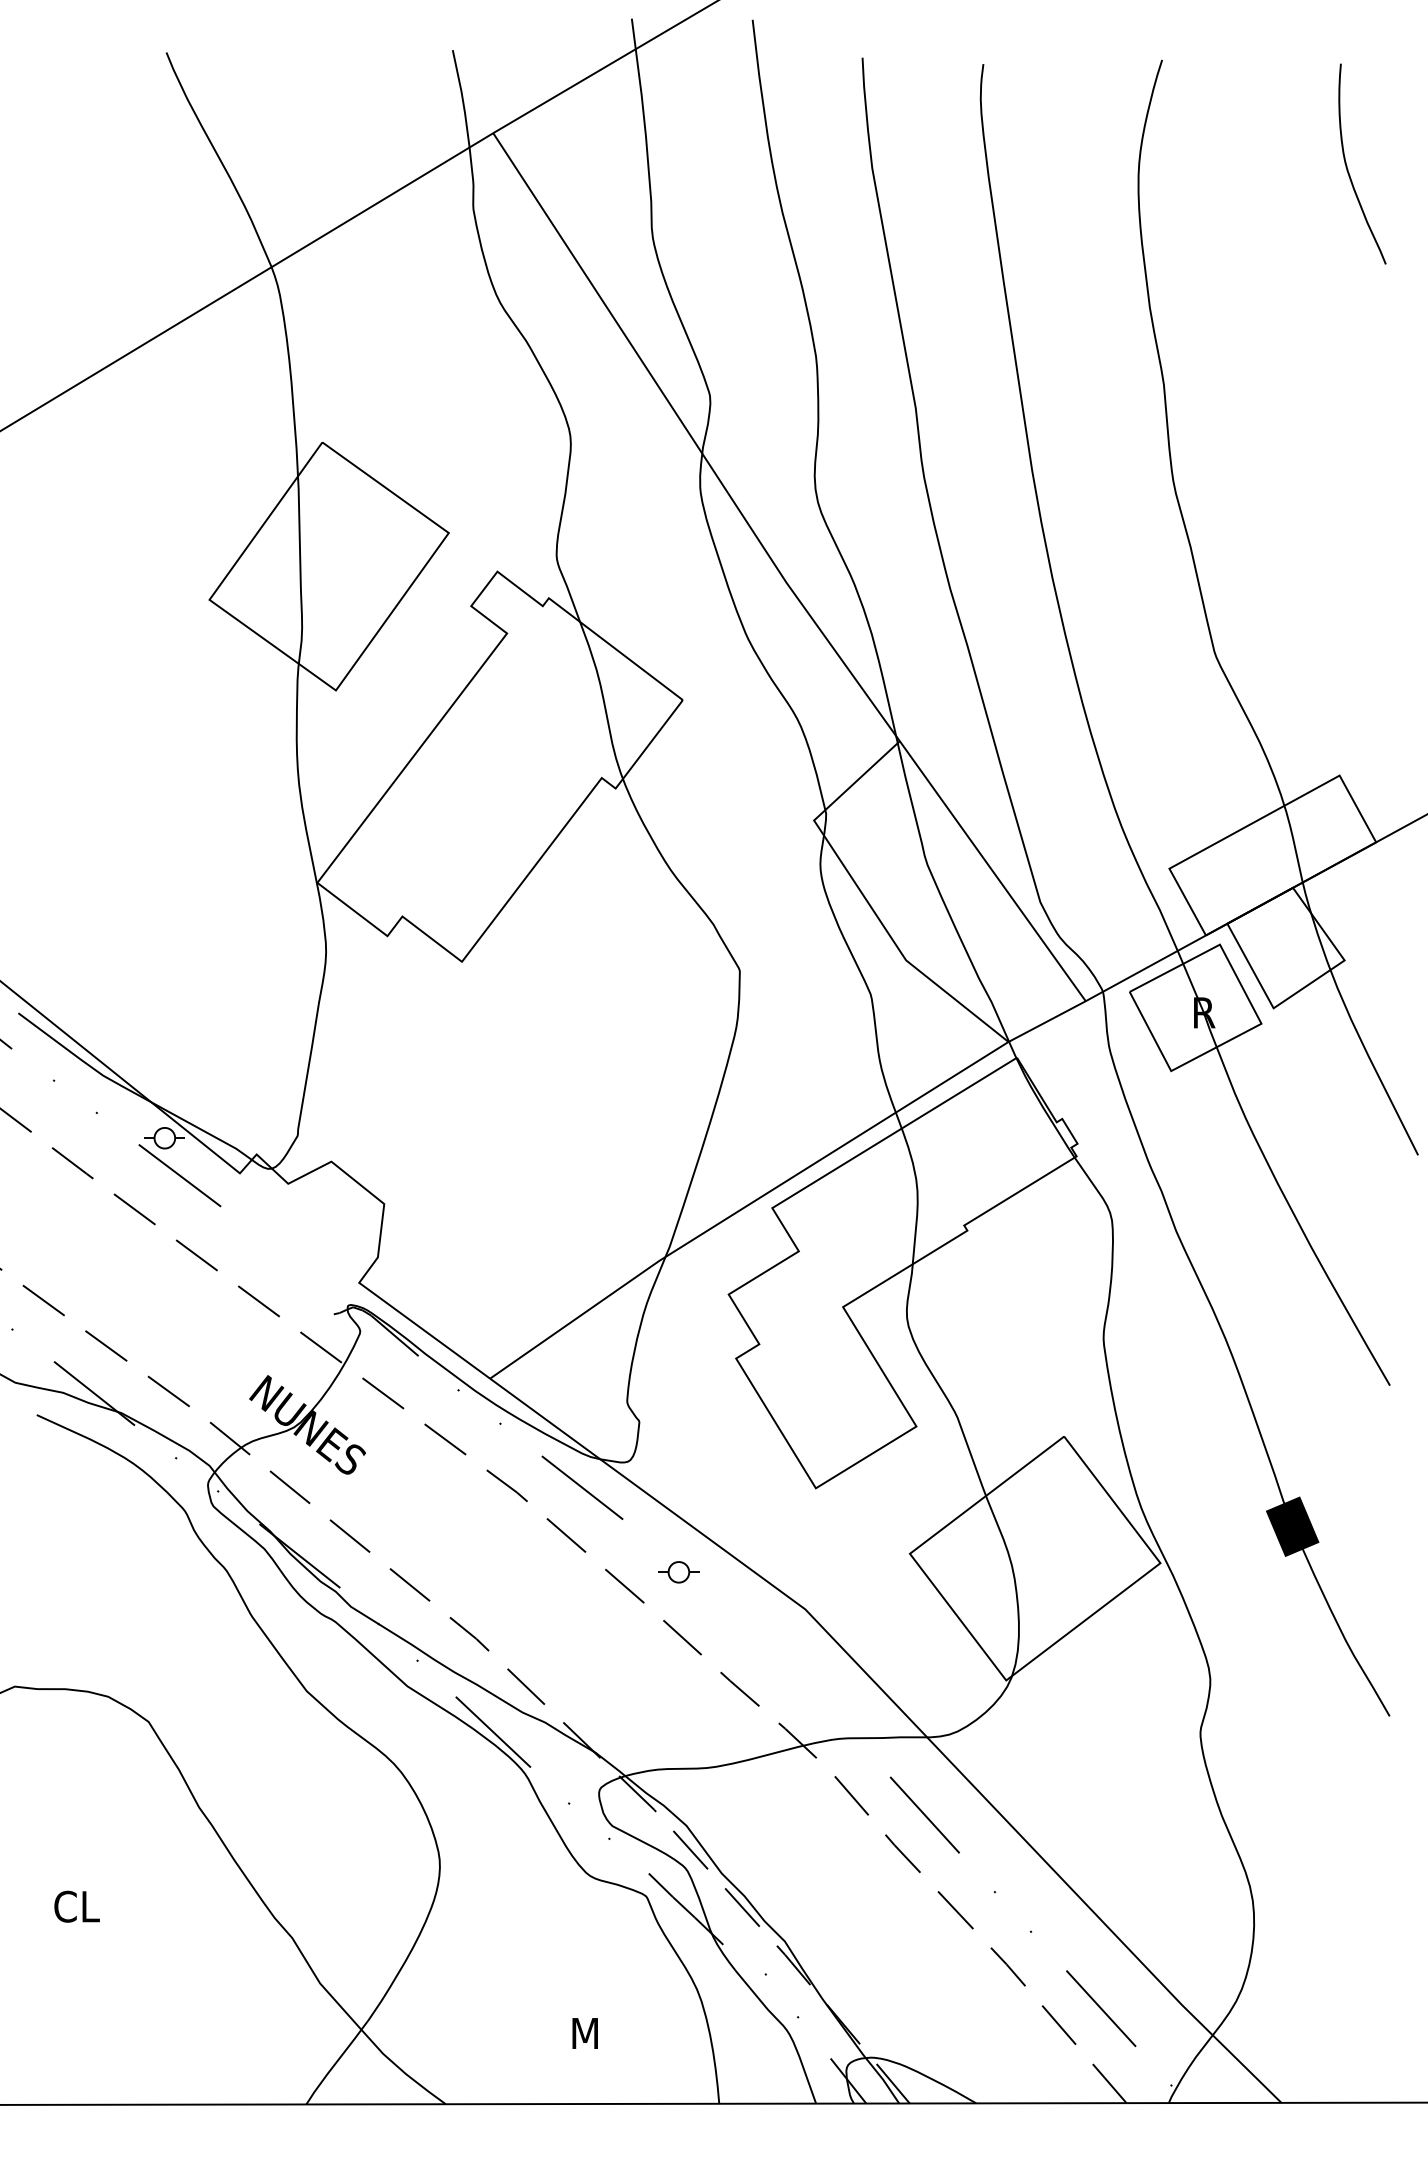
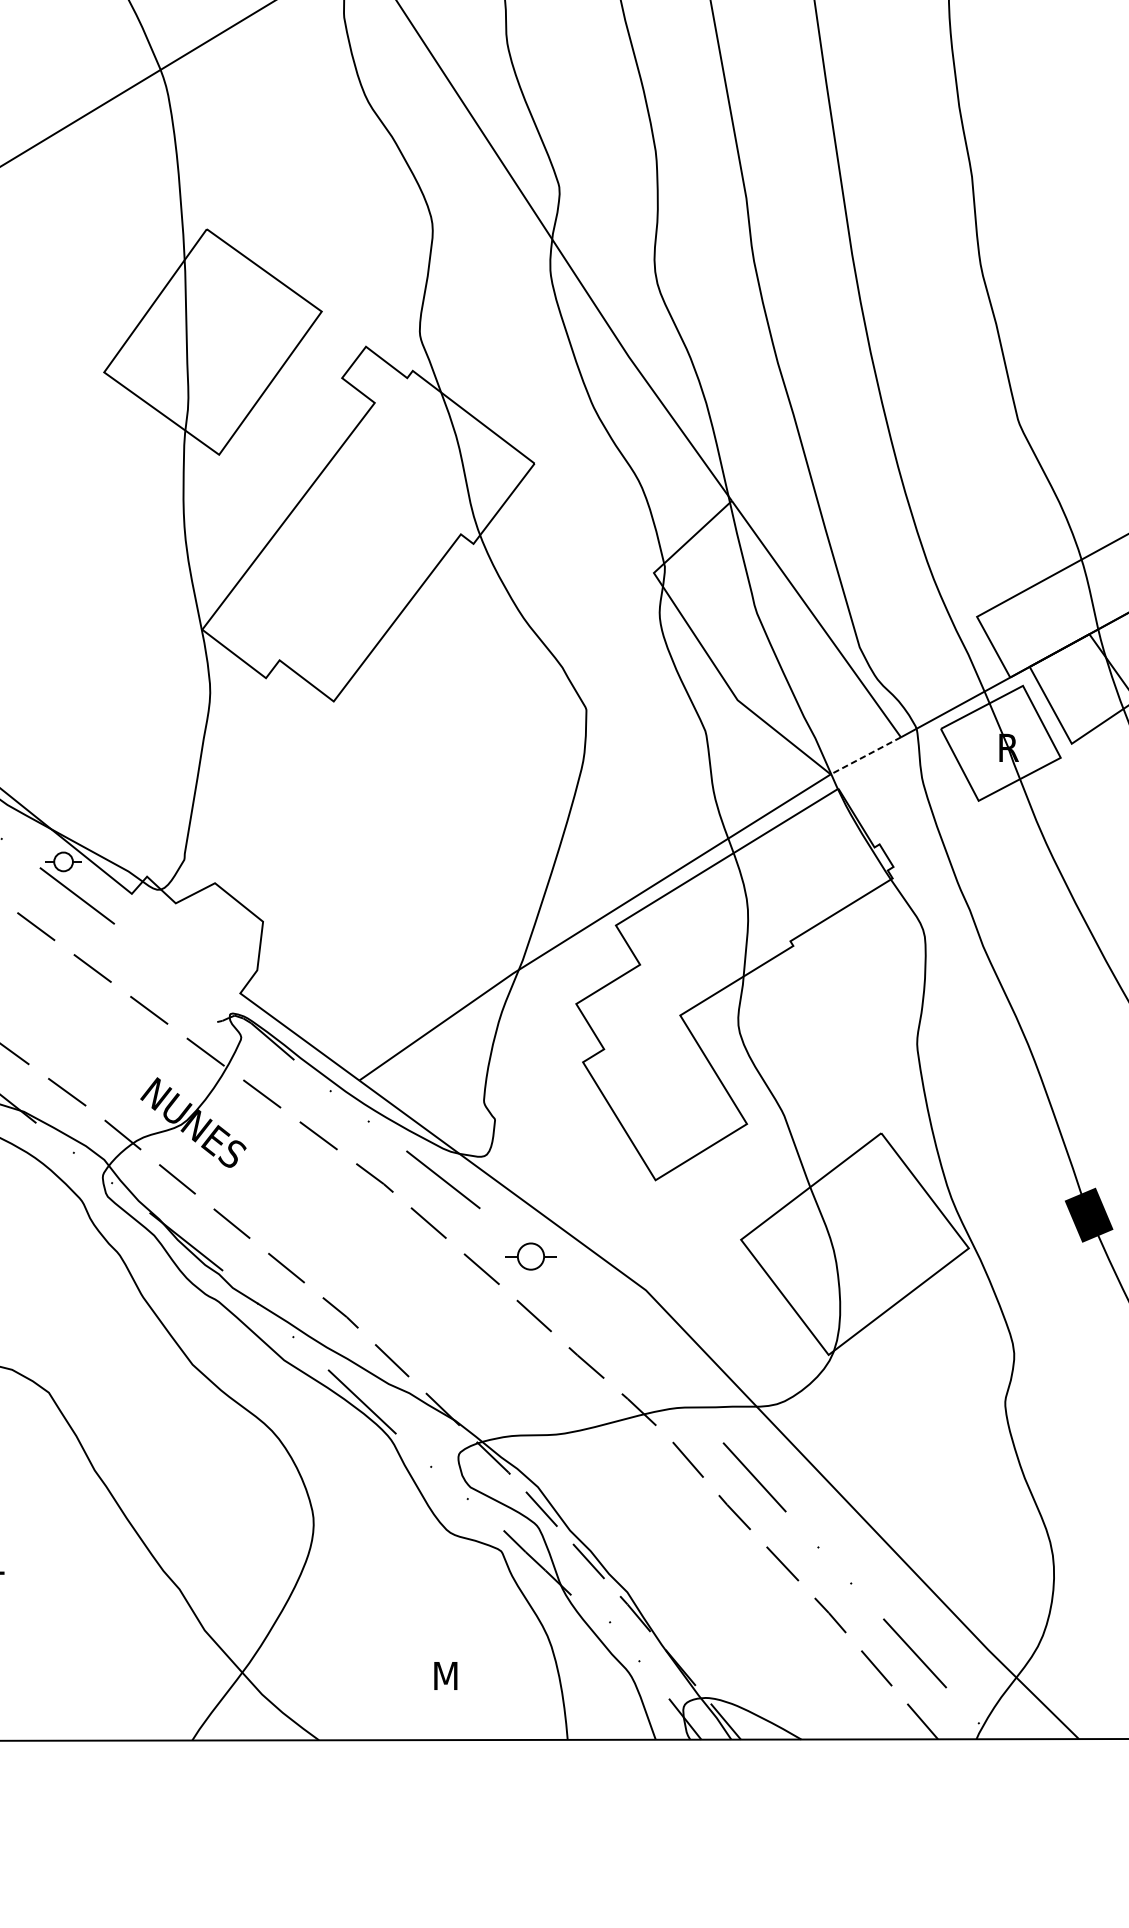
line: (1047, 1021) -> (866, 755), solid -> dashed
part: (678, 1572) -> (530, 1256), size x1.4

